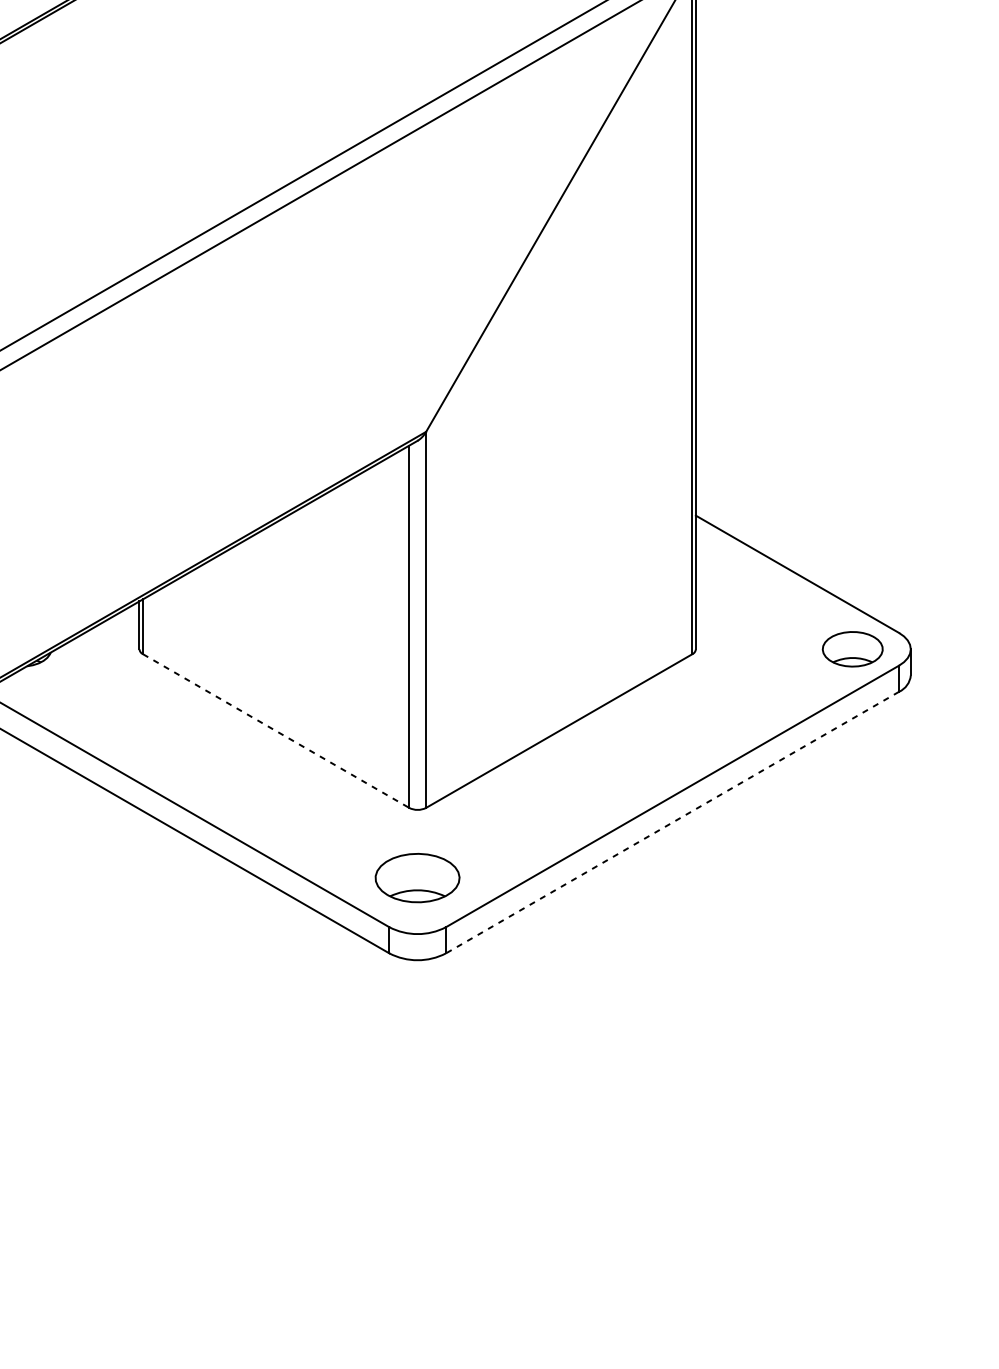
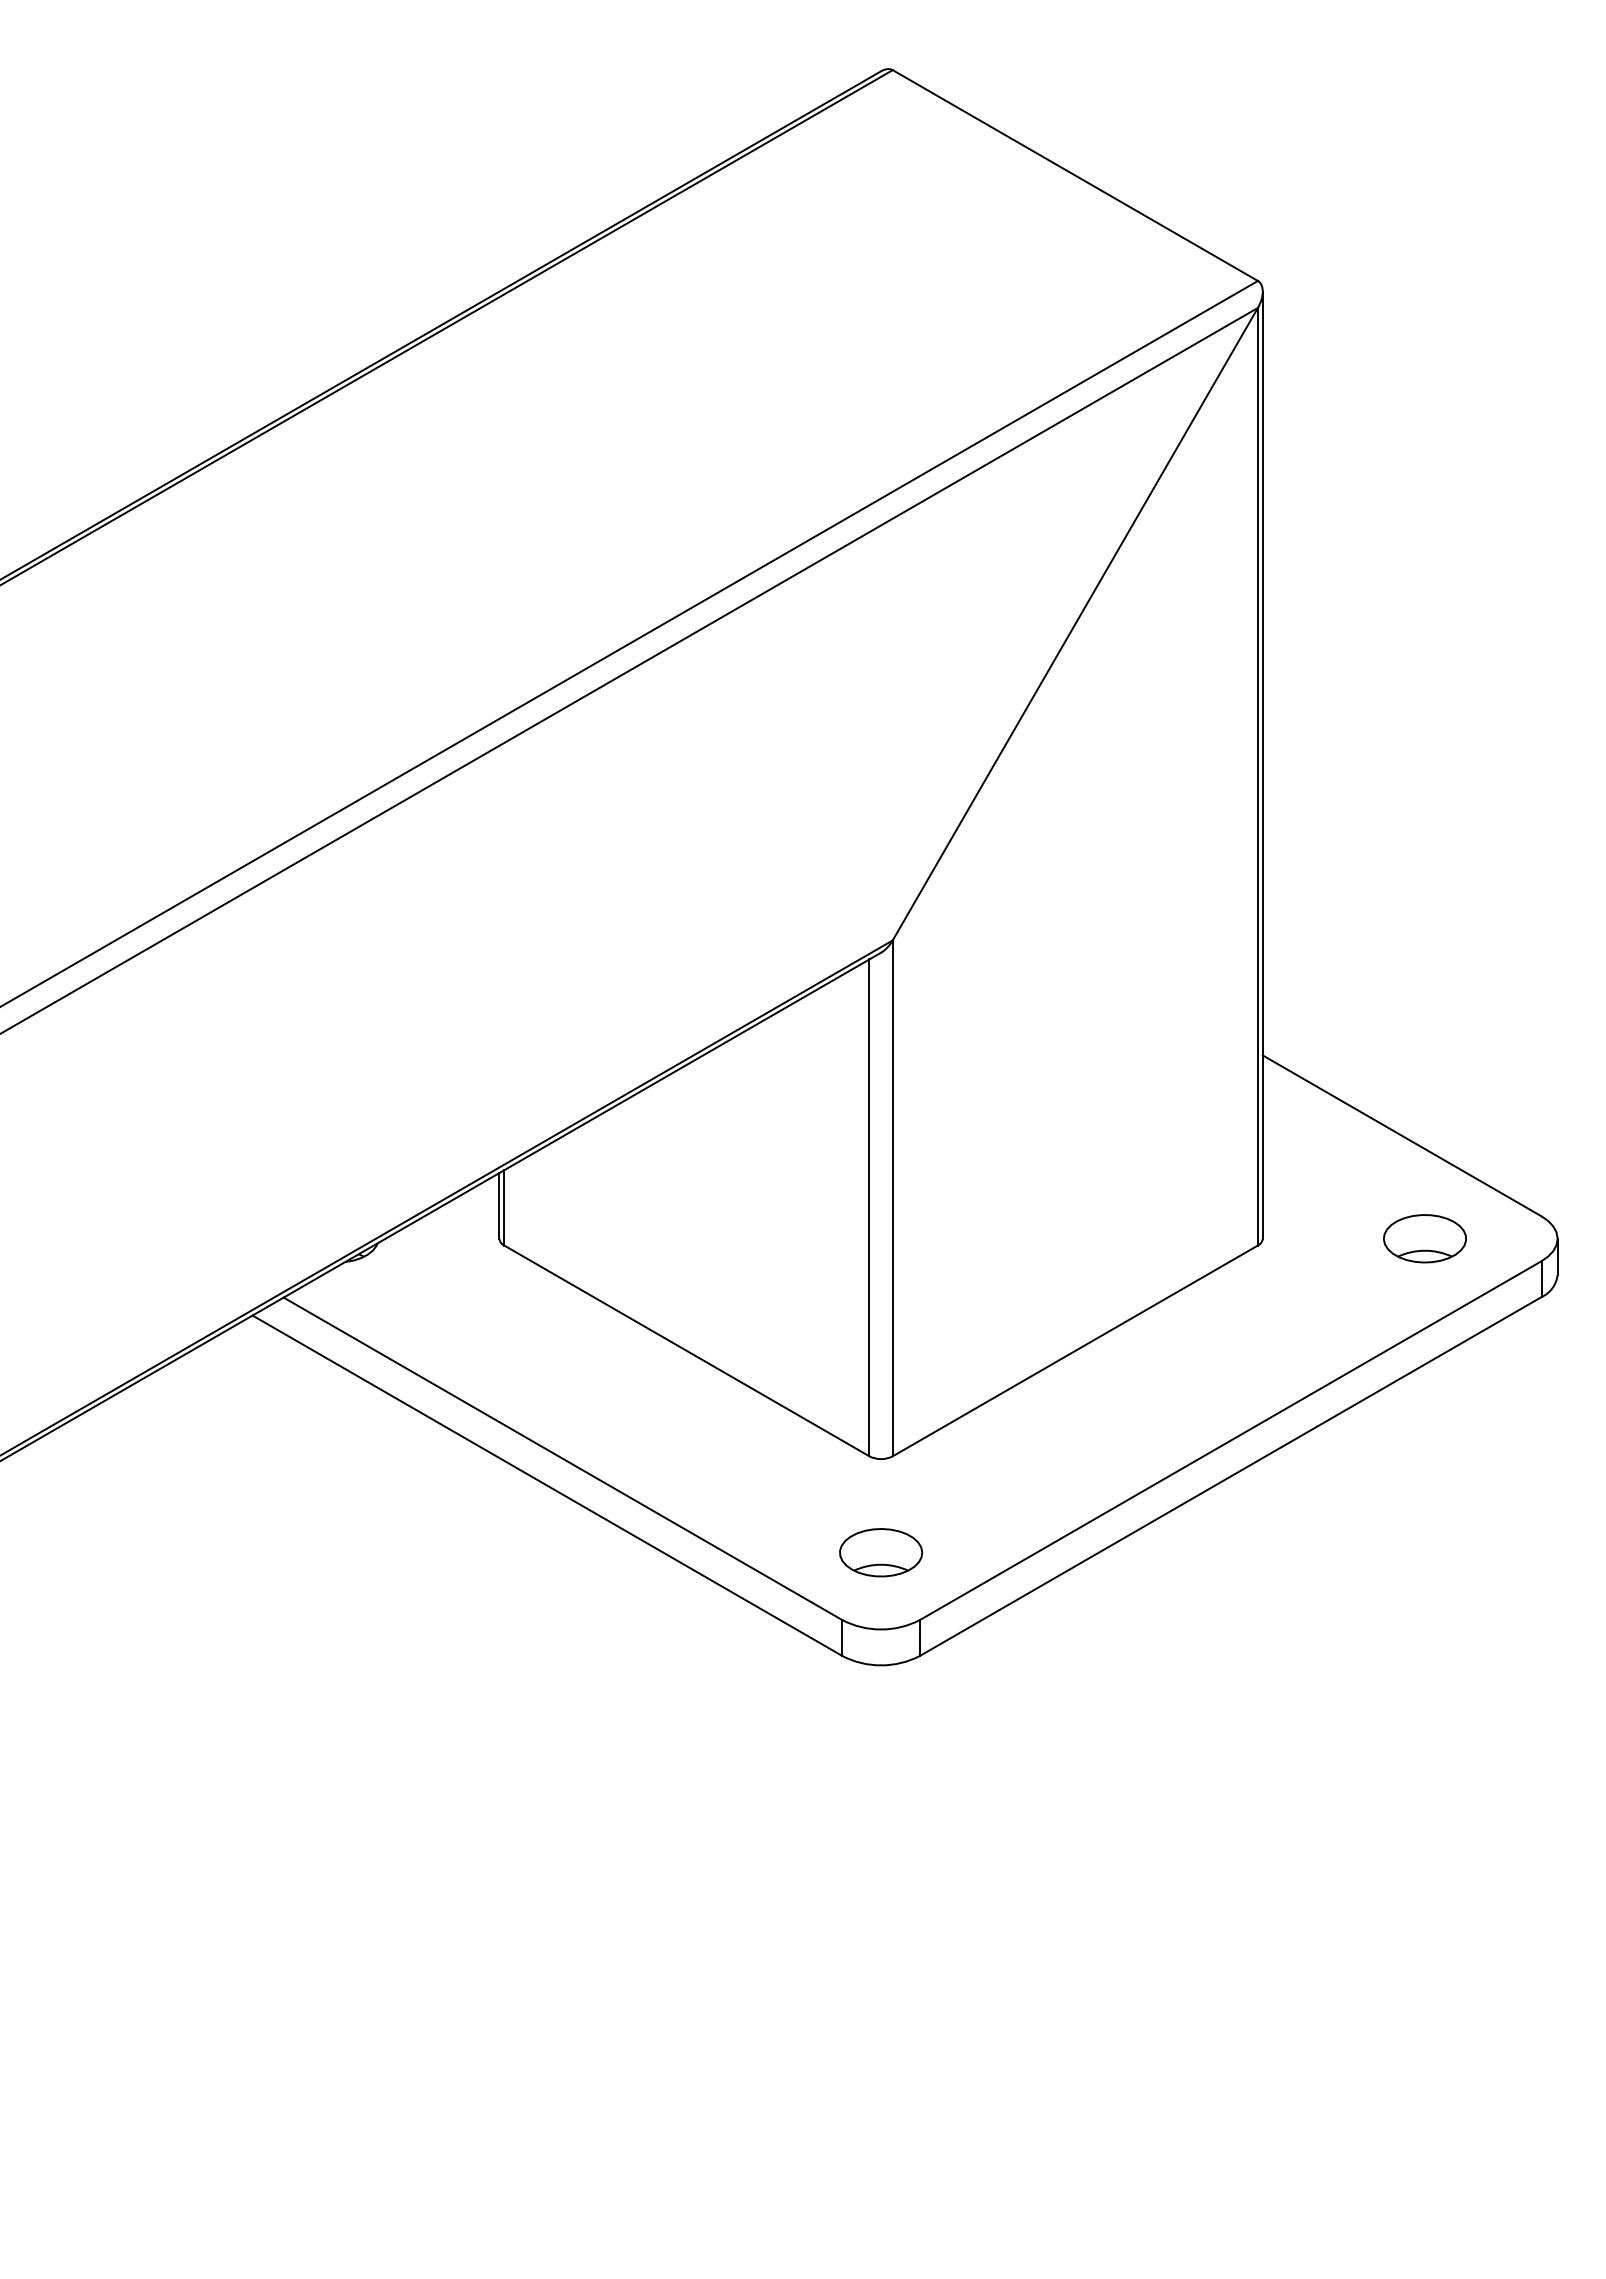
part: (852, 649) -> (1424, 1238), moved
line: (275, 730) -> (686, 1350), dashed -> solid
line: (672, 822) -> (1230, 1476), dashed -> solid
part: (417, 877) -> (881, 1552), size x0.71

